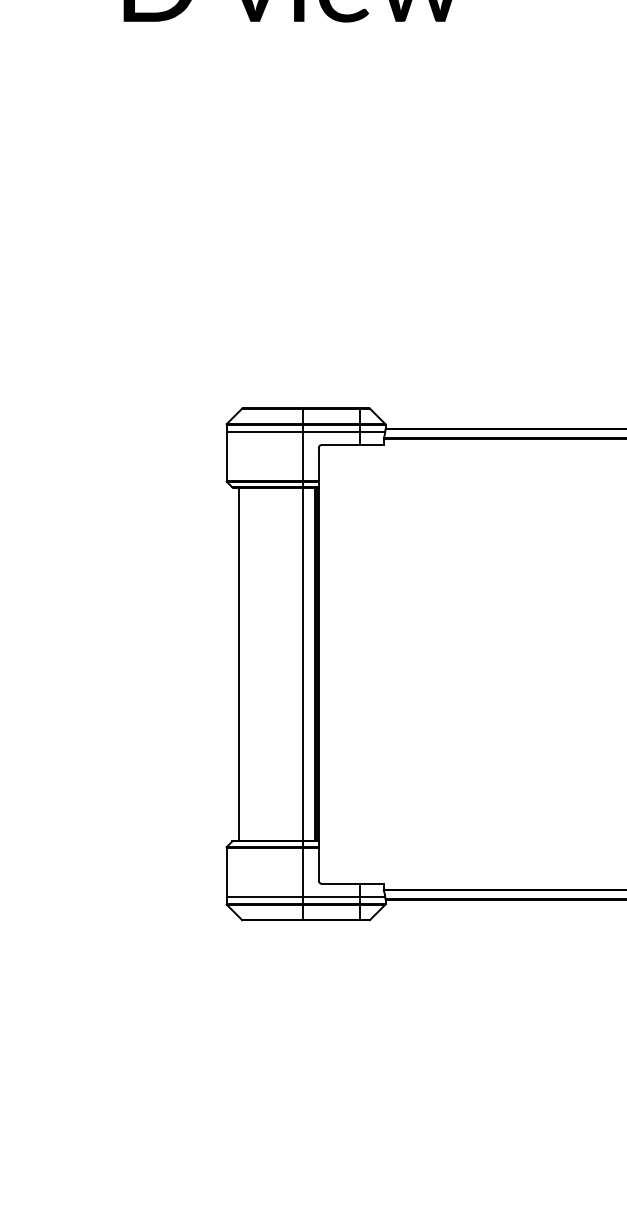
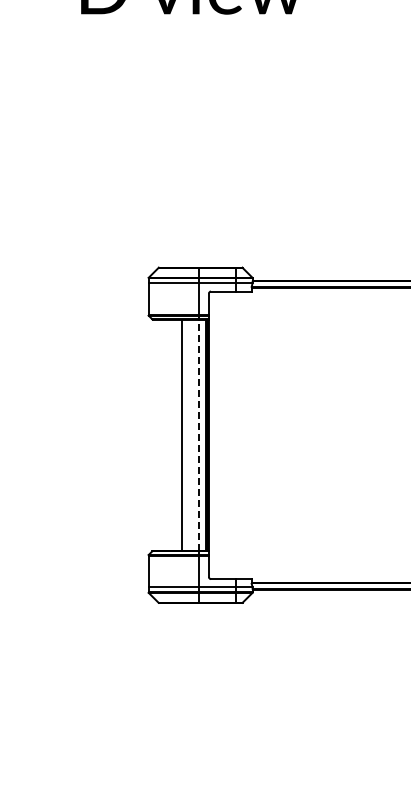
line: (238, 664) -> (181, 435), moved
line: (302, 664) -> (198, 435), solid -> dashed

